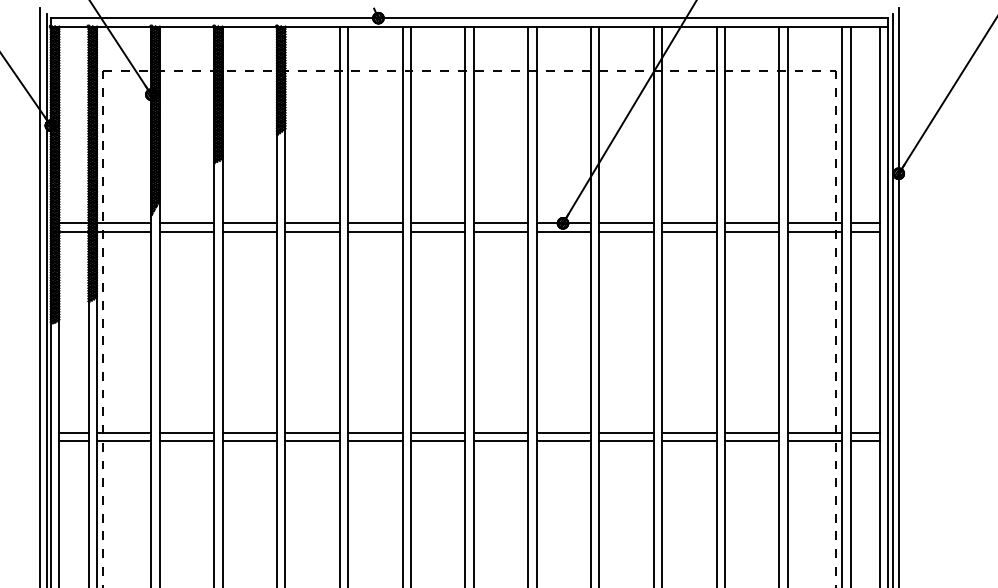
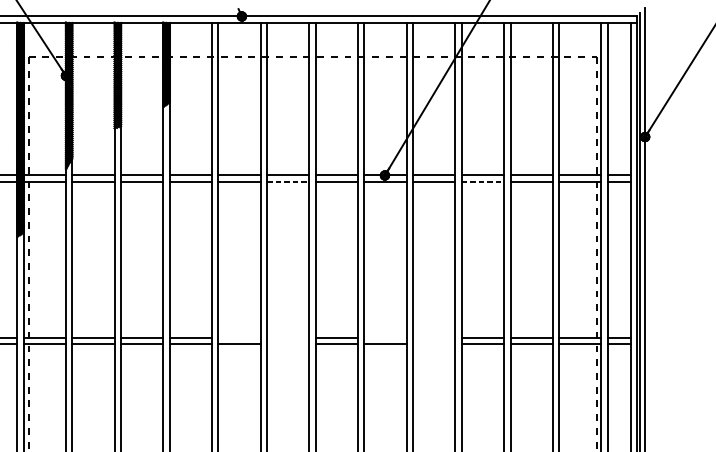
line: (438, 231) -> (288, 181), solid -> dashed
line: (689, 231) -> (482, 181), solid -> dashed
line: (375, 432) -> (239, 337), removed
line: (437, 432) -> (287, 337), removed
line: (563, 432) -> (385, 337), removed
line: (626, 432) -> (434, 337), removed
line: (437, 441) -> (287, 344), removed
line: (626, 441) -> (434, 344), removed

